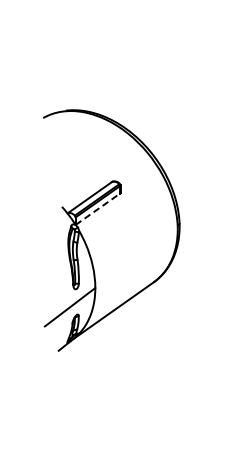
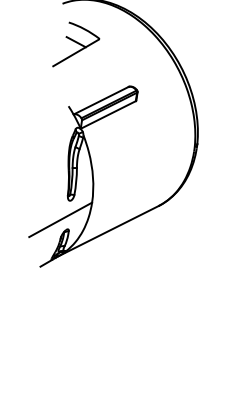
part: (61, 153) -> (77, 46), added
line: (98, 208) -> (109, 114), dashed -> solid

